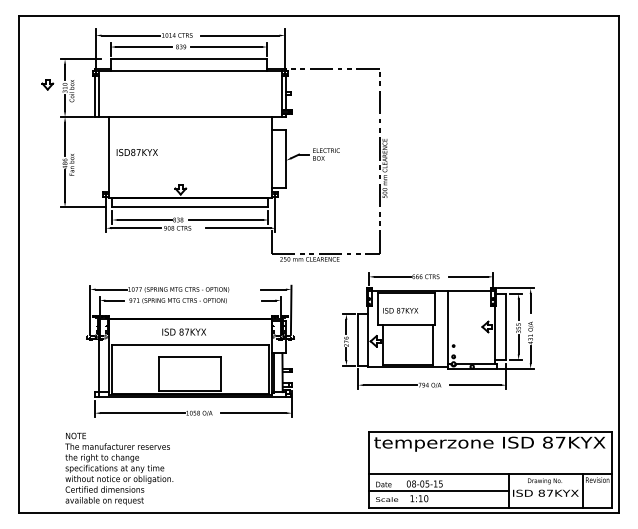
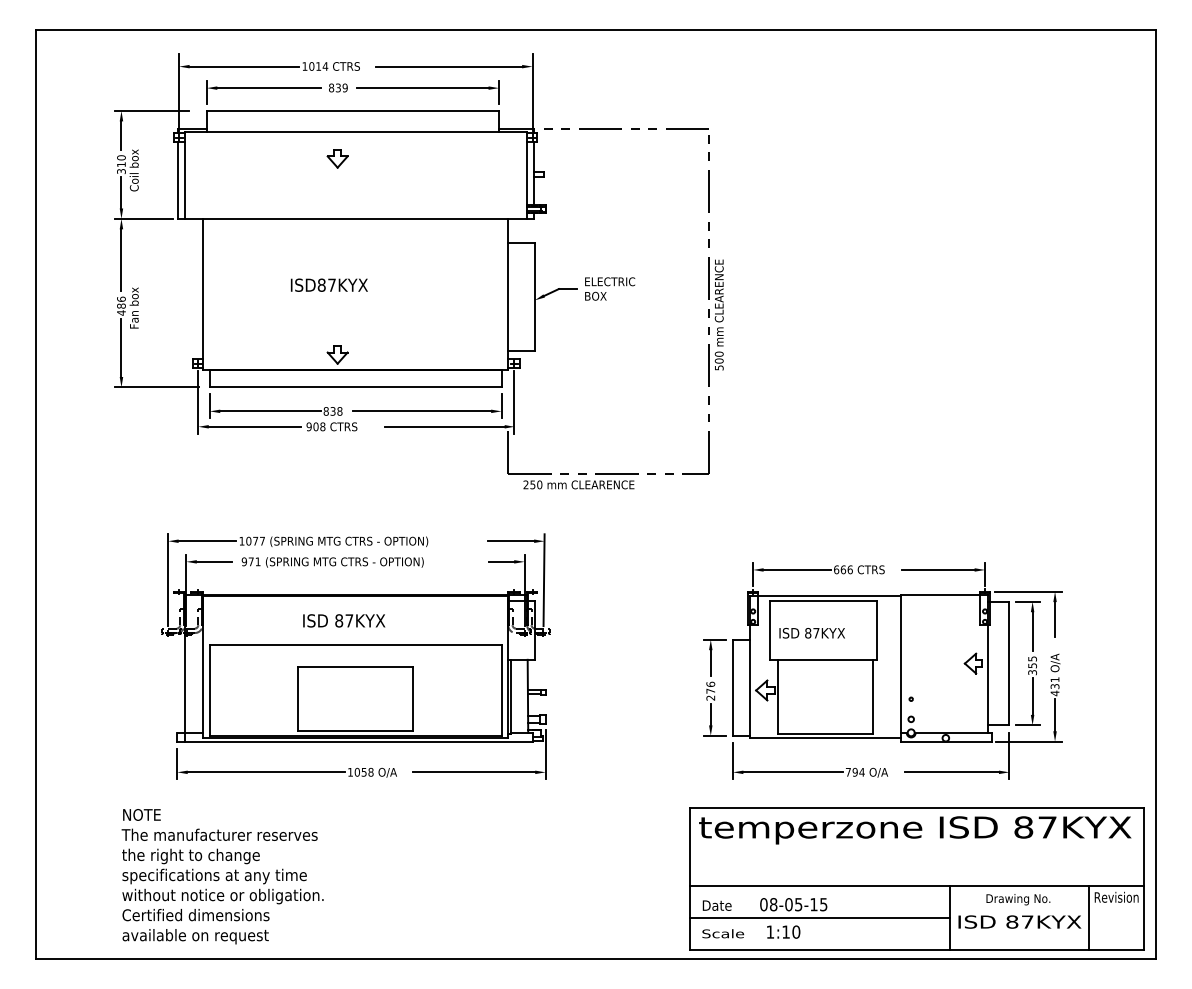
part: (47, 84) -> (337, 158), moved
text: (136, 152) -> (327, 285), moved
part: (438, 330) -> (882, 670), moved

